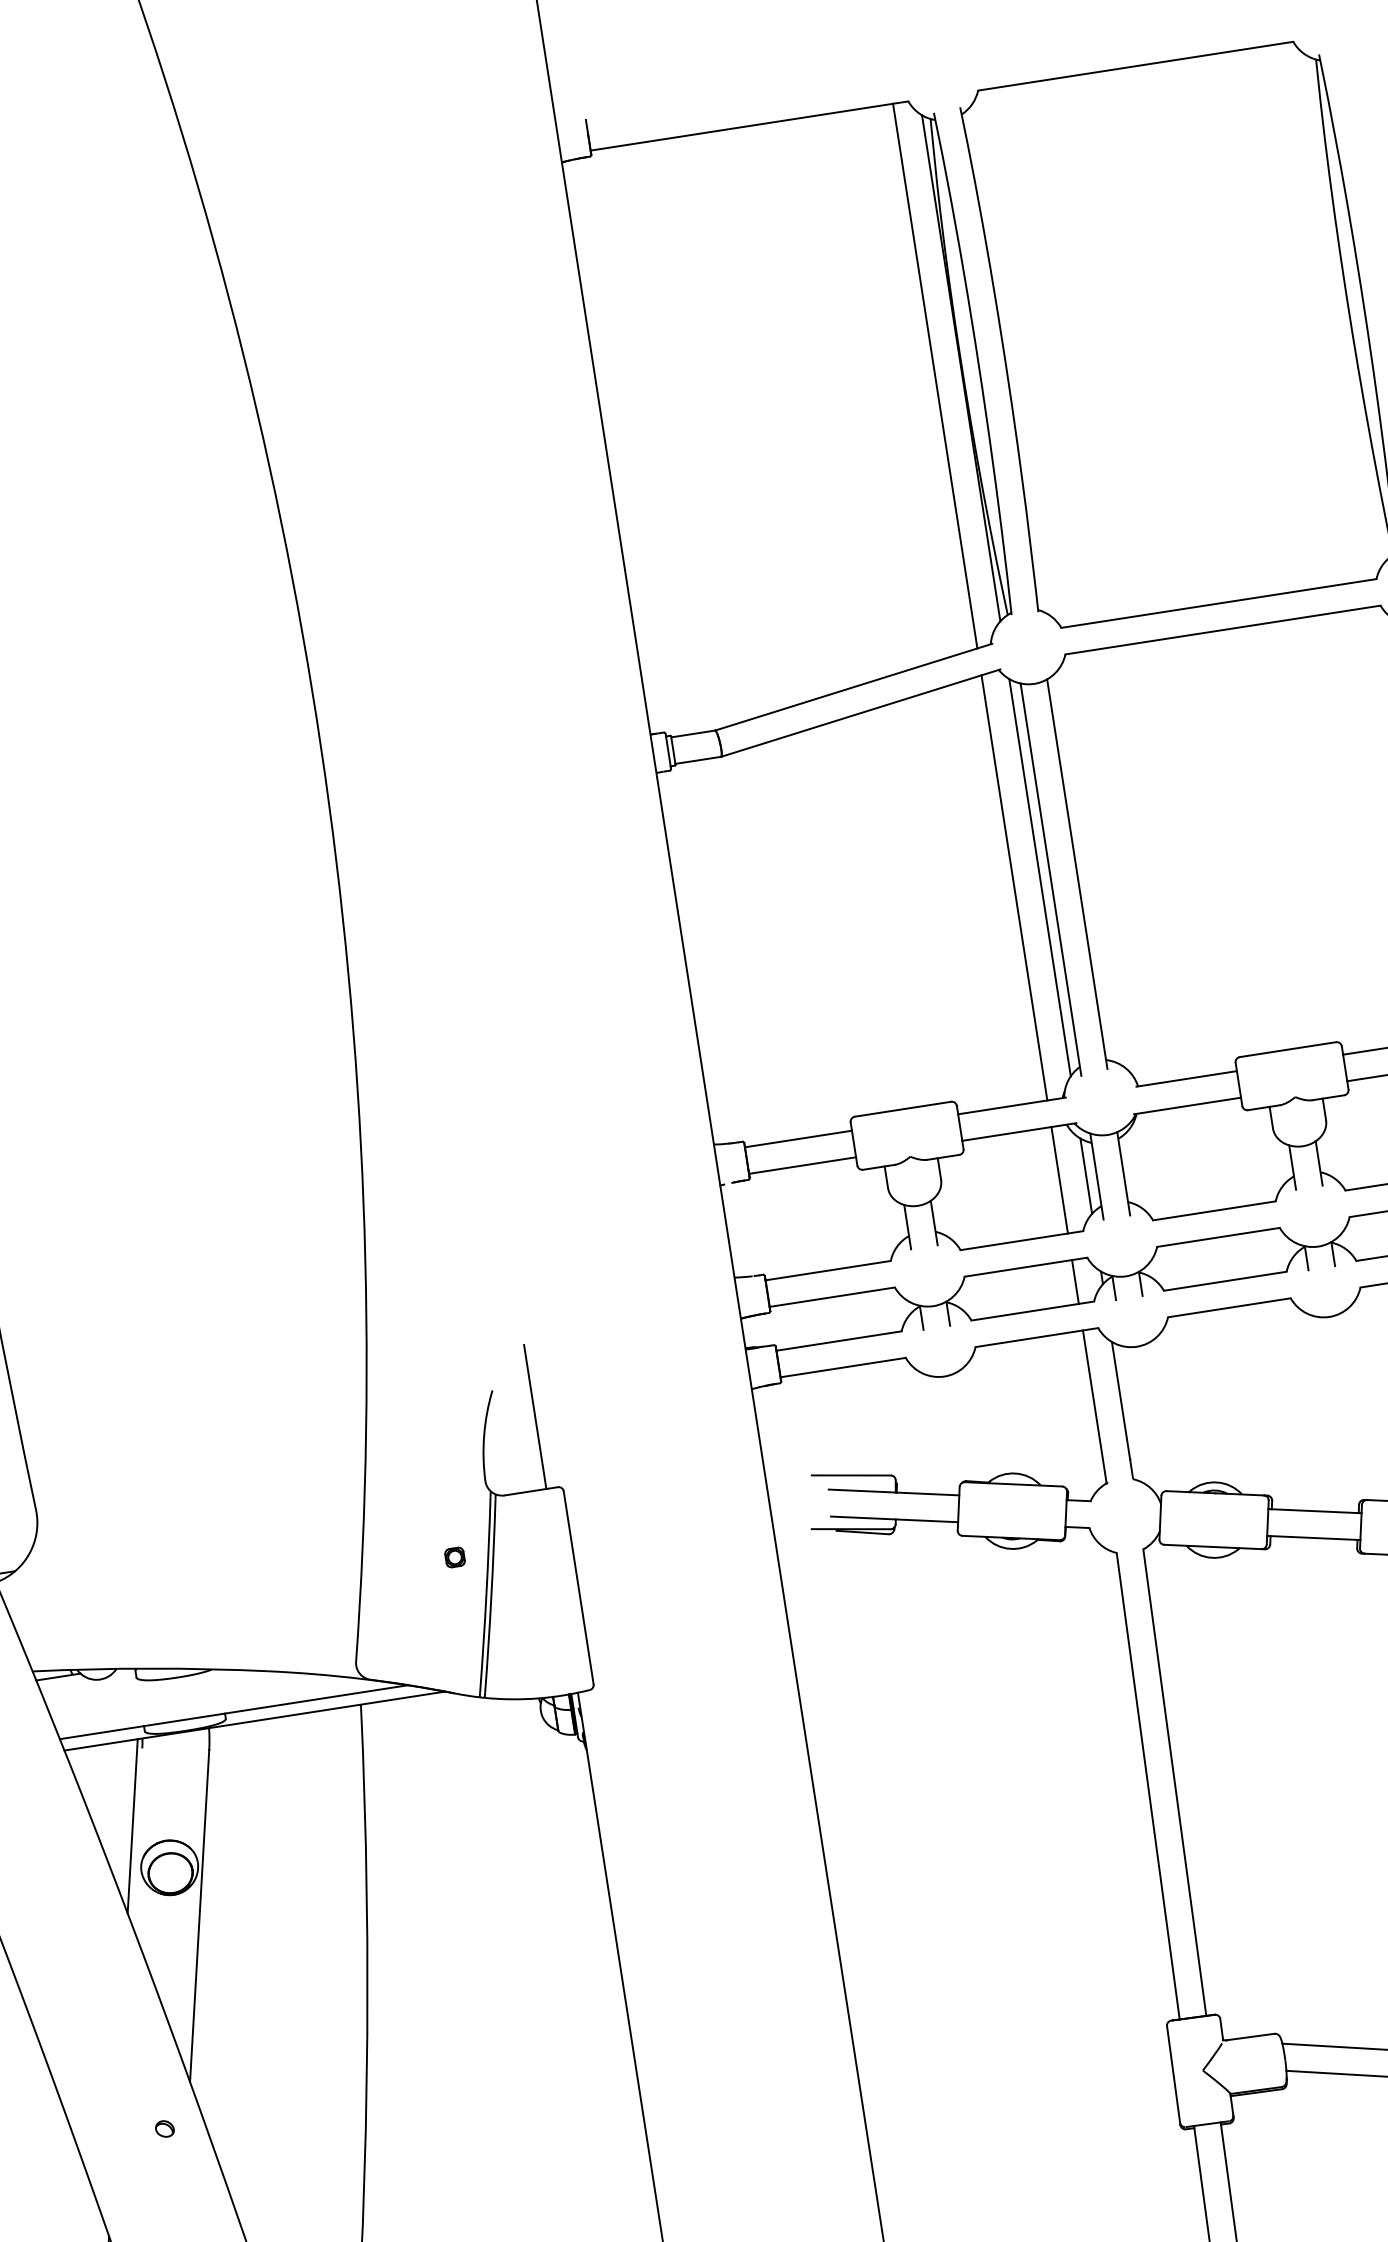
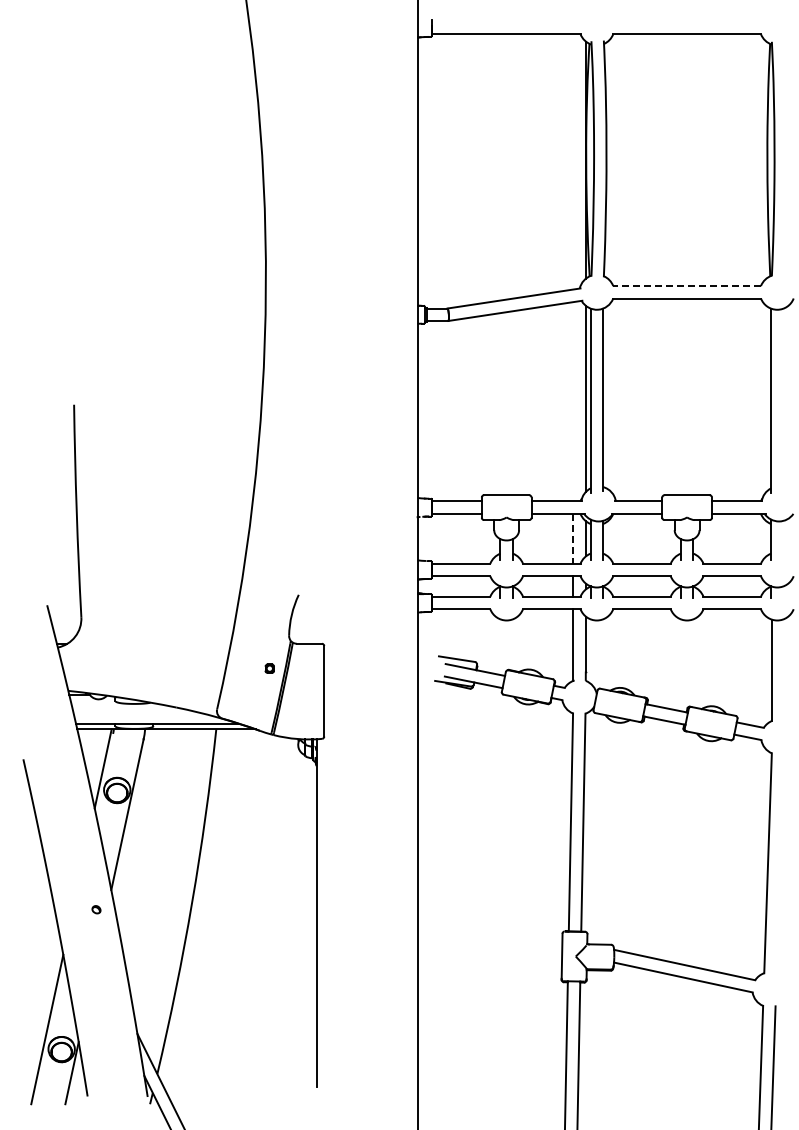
line: (935, 375) -> (573, 161), removed
line: (1219, 604) -> (687, 286), solid -> dashed
line: (1014, 887) -> (573, 401), removed
line: (1059, 1179) -> (573, 538), solid -> dashed
line: (535, 1415) -> (316, 609), removed

